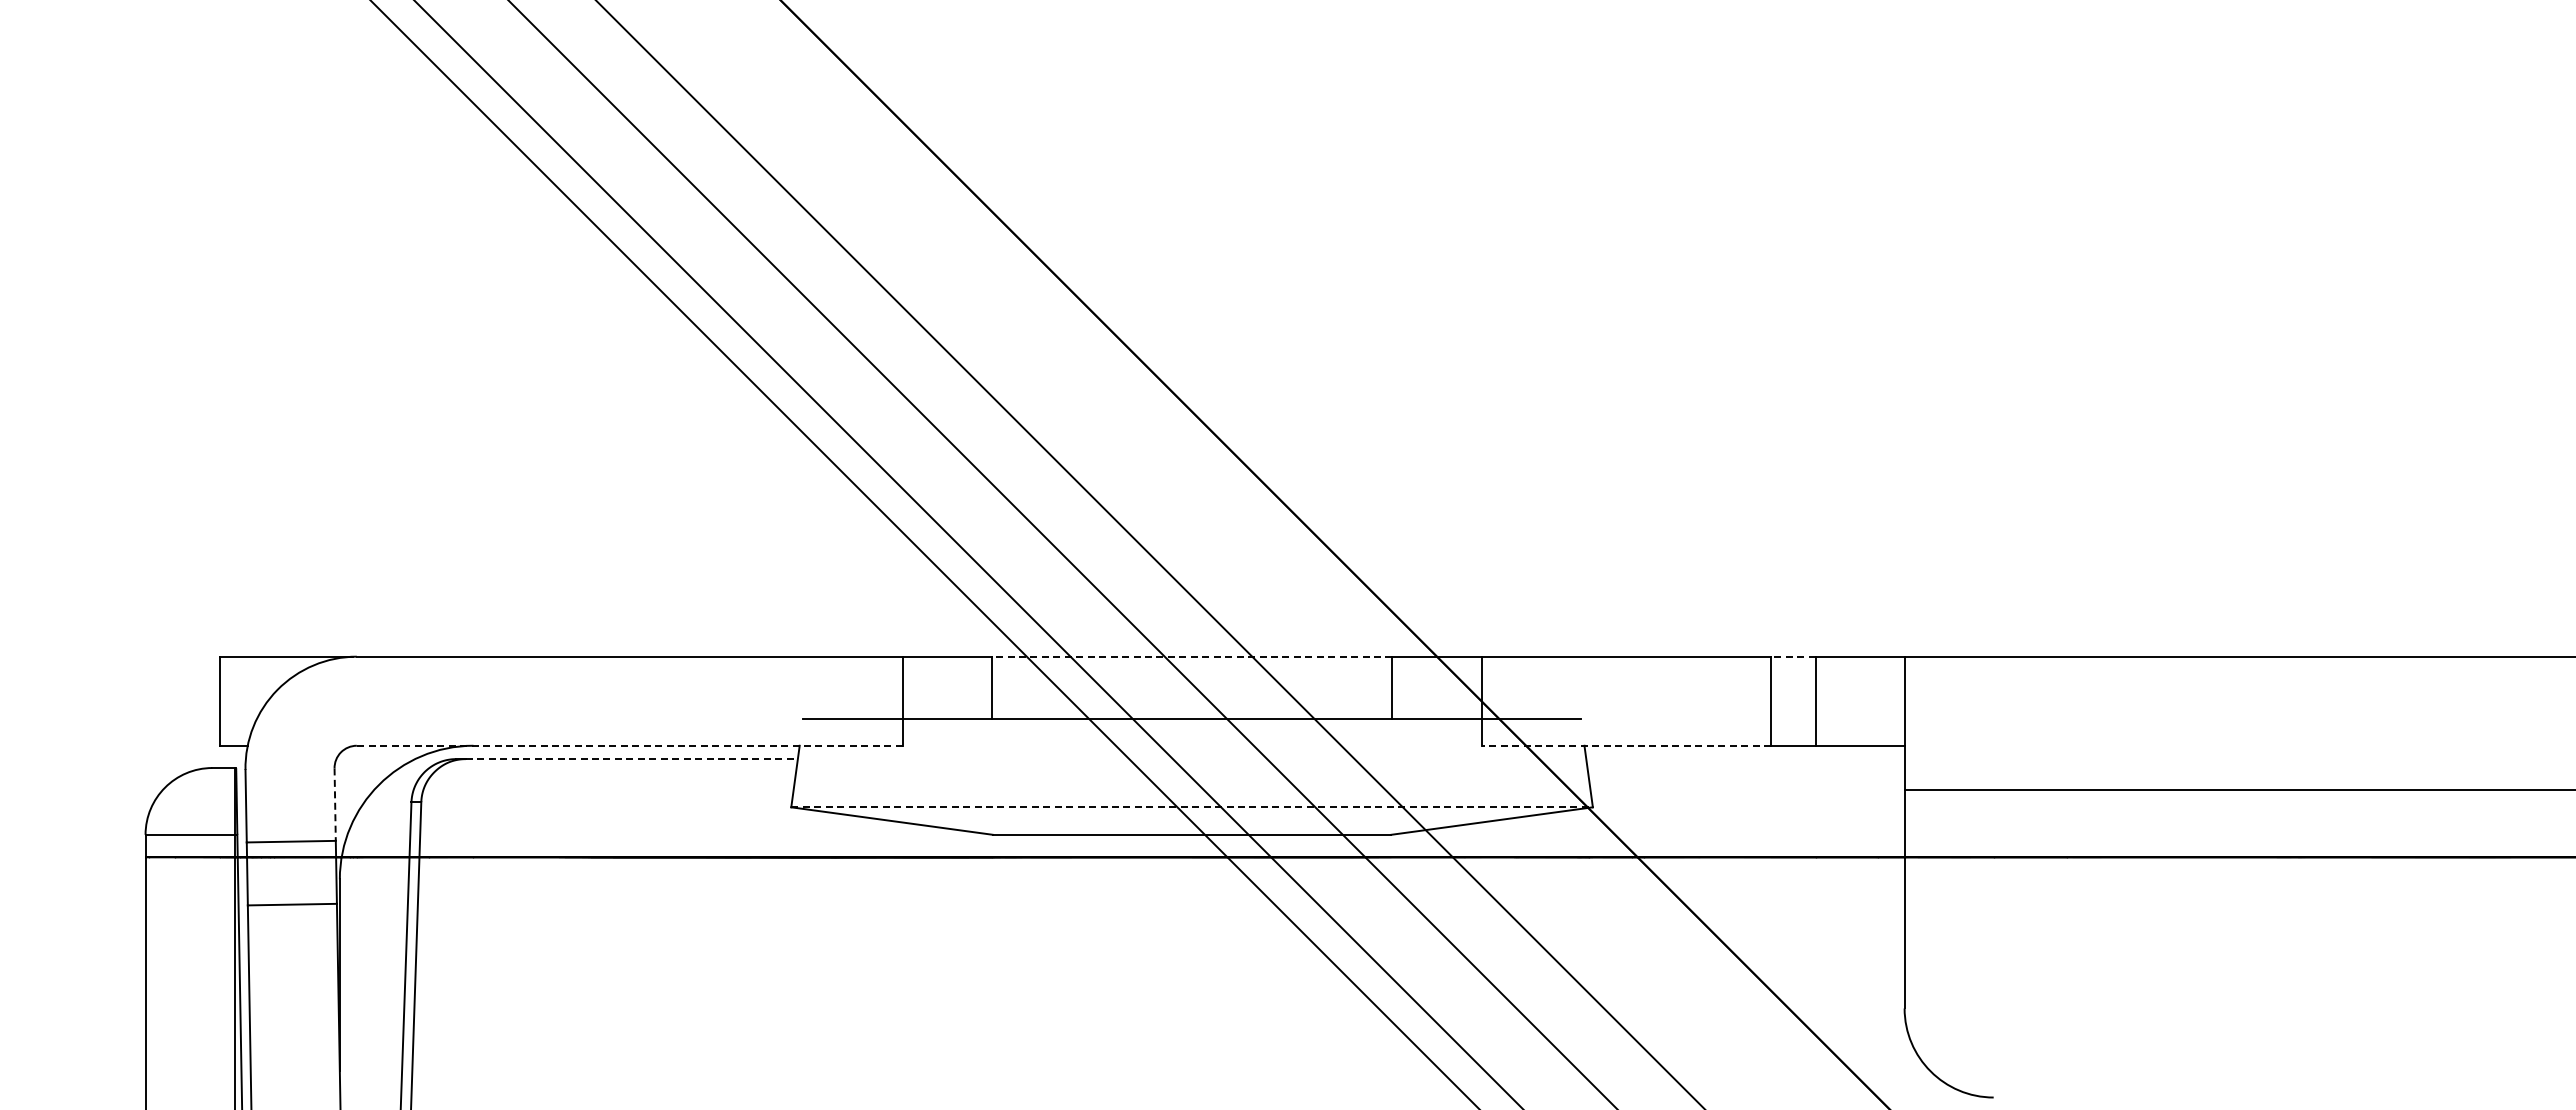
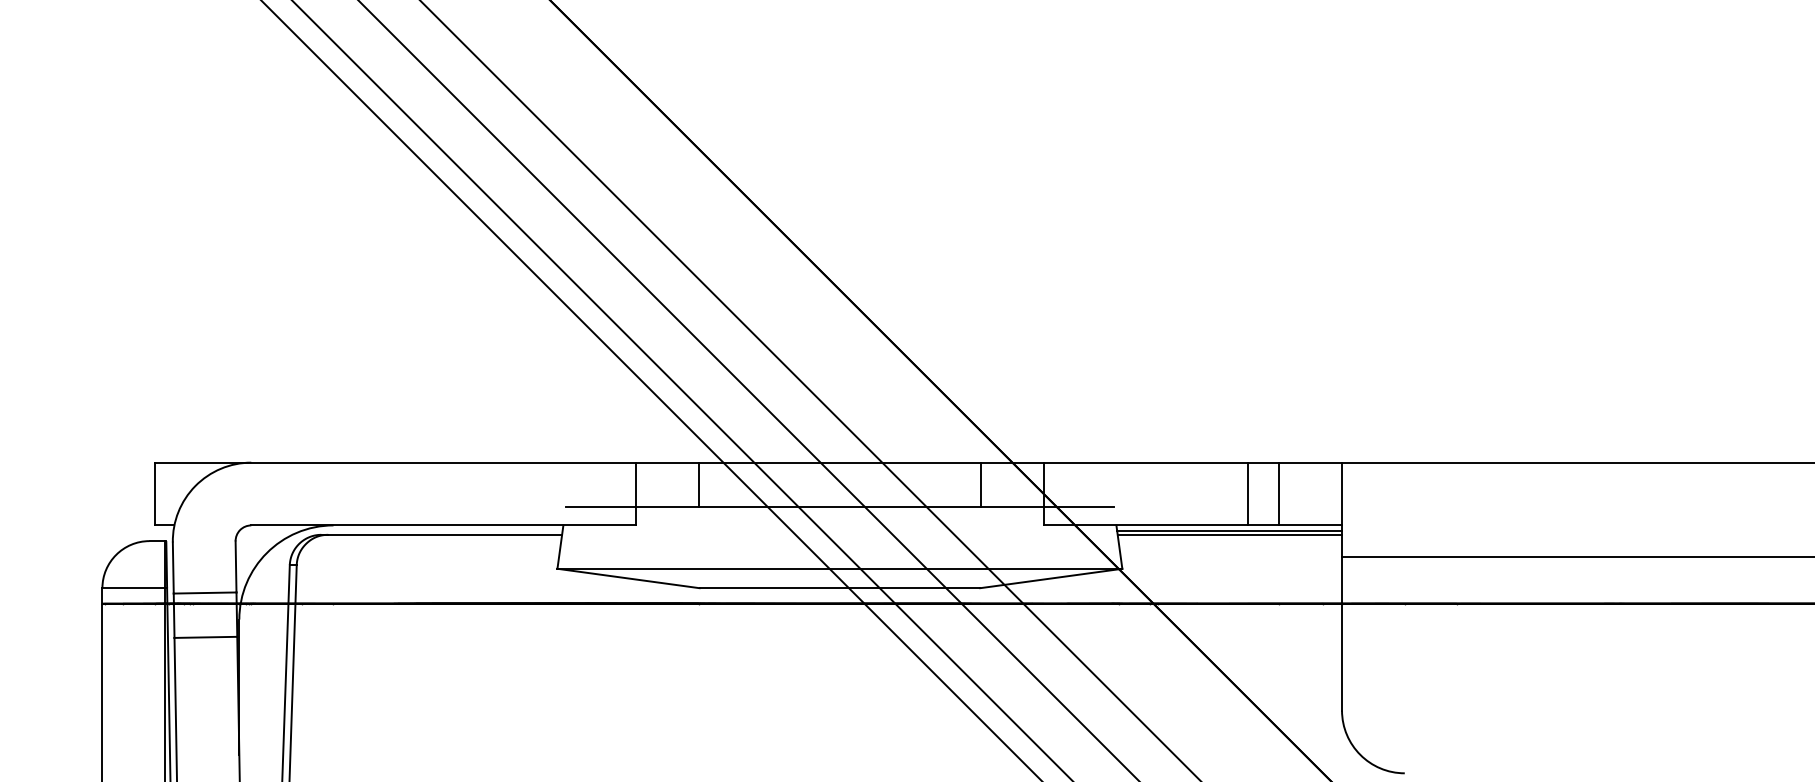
line: (1191, 656) -> (839, 462), dashed -> solid
line: (1792, 656) -> (1263, 462), dashed -> solid
line: (629, 745) -> (443, 525), dashed -> solid
line: (1626, 745) -> (1146, 525), dashed -> solid
line: (1744, 753) -> (1229, 530), added
line: (631, 759) -> (444, 535), dashed -> solid
line: (1745, 759) -> (1229, 535), added
line: (335, 805) -> (236, 567), dashed -> solid
line: (1192, 807) -> (840, 568), dashed -> solid

